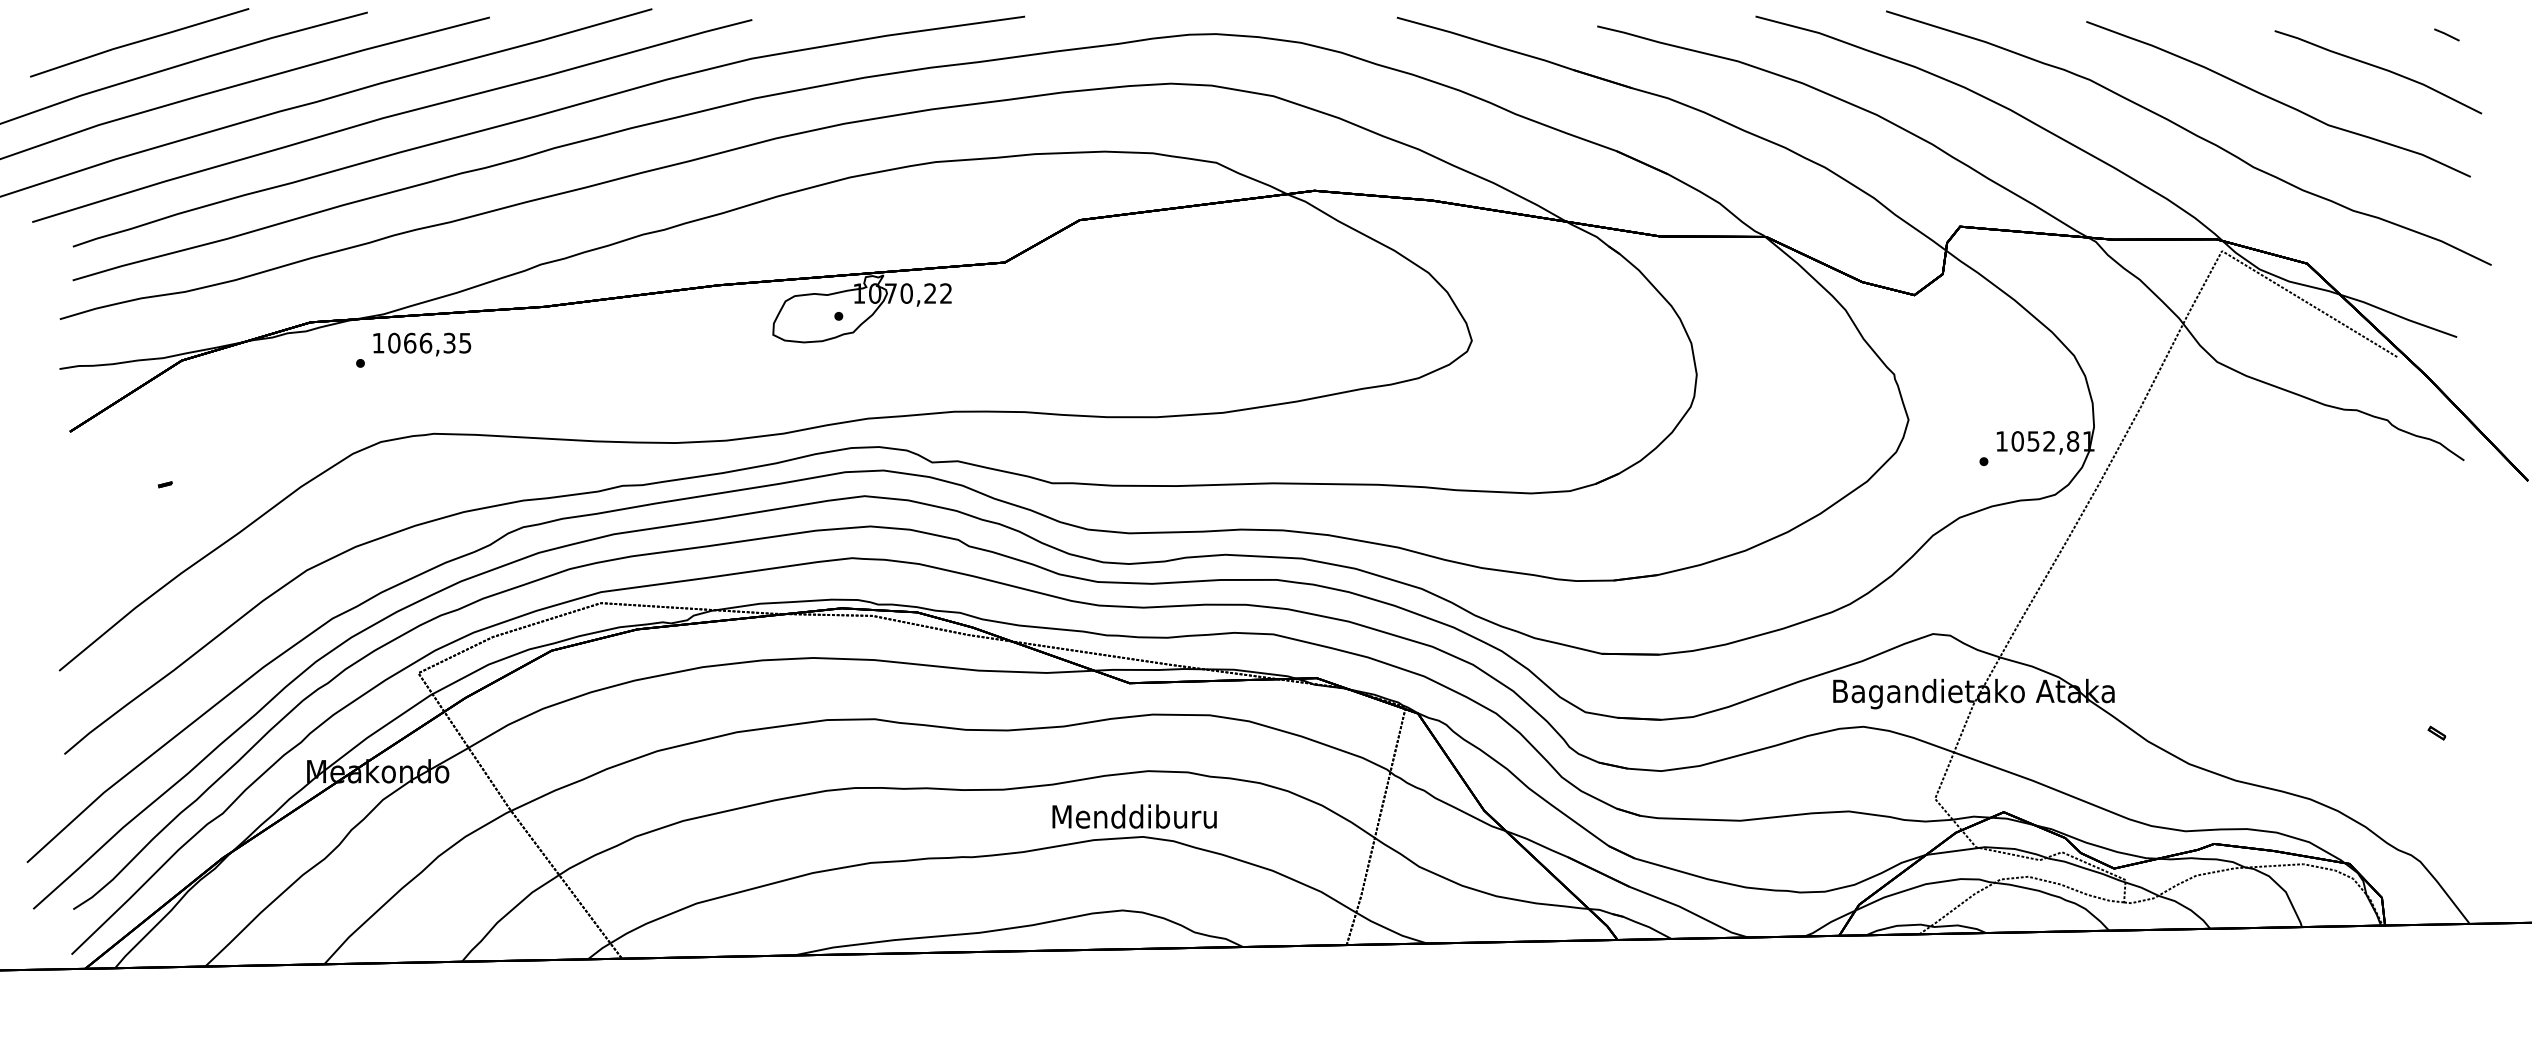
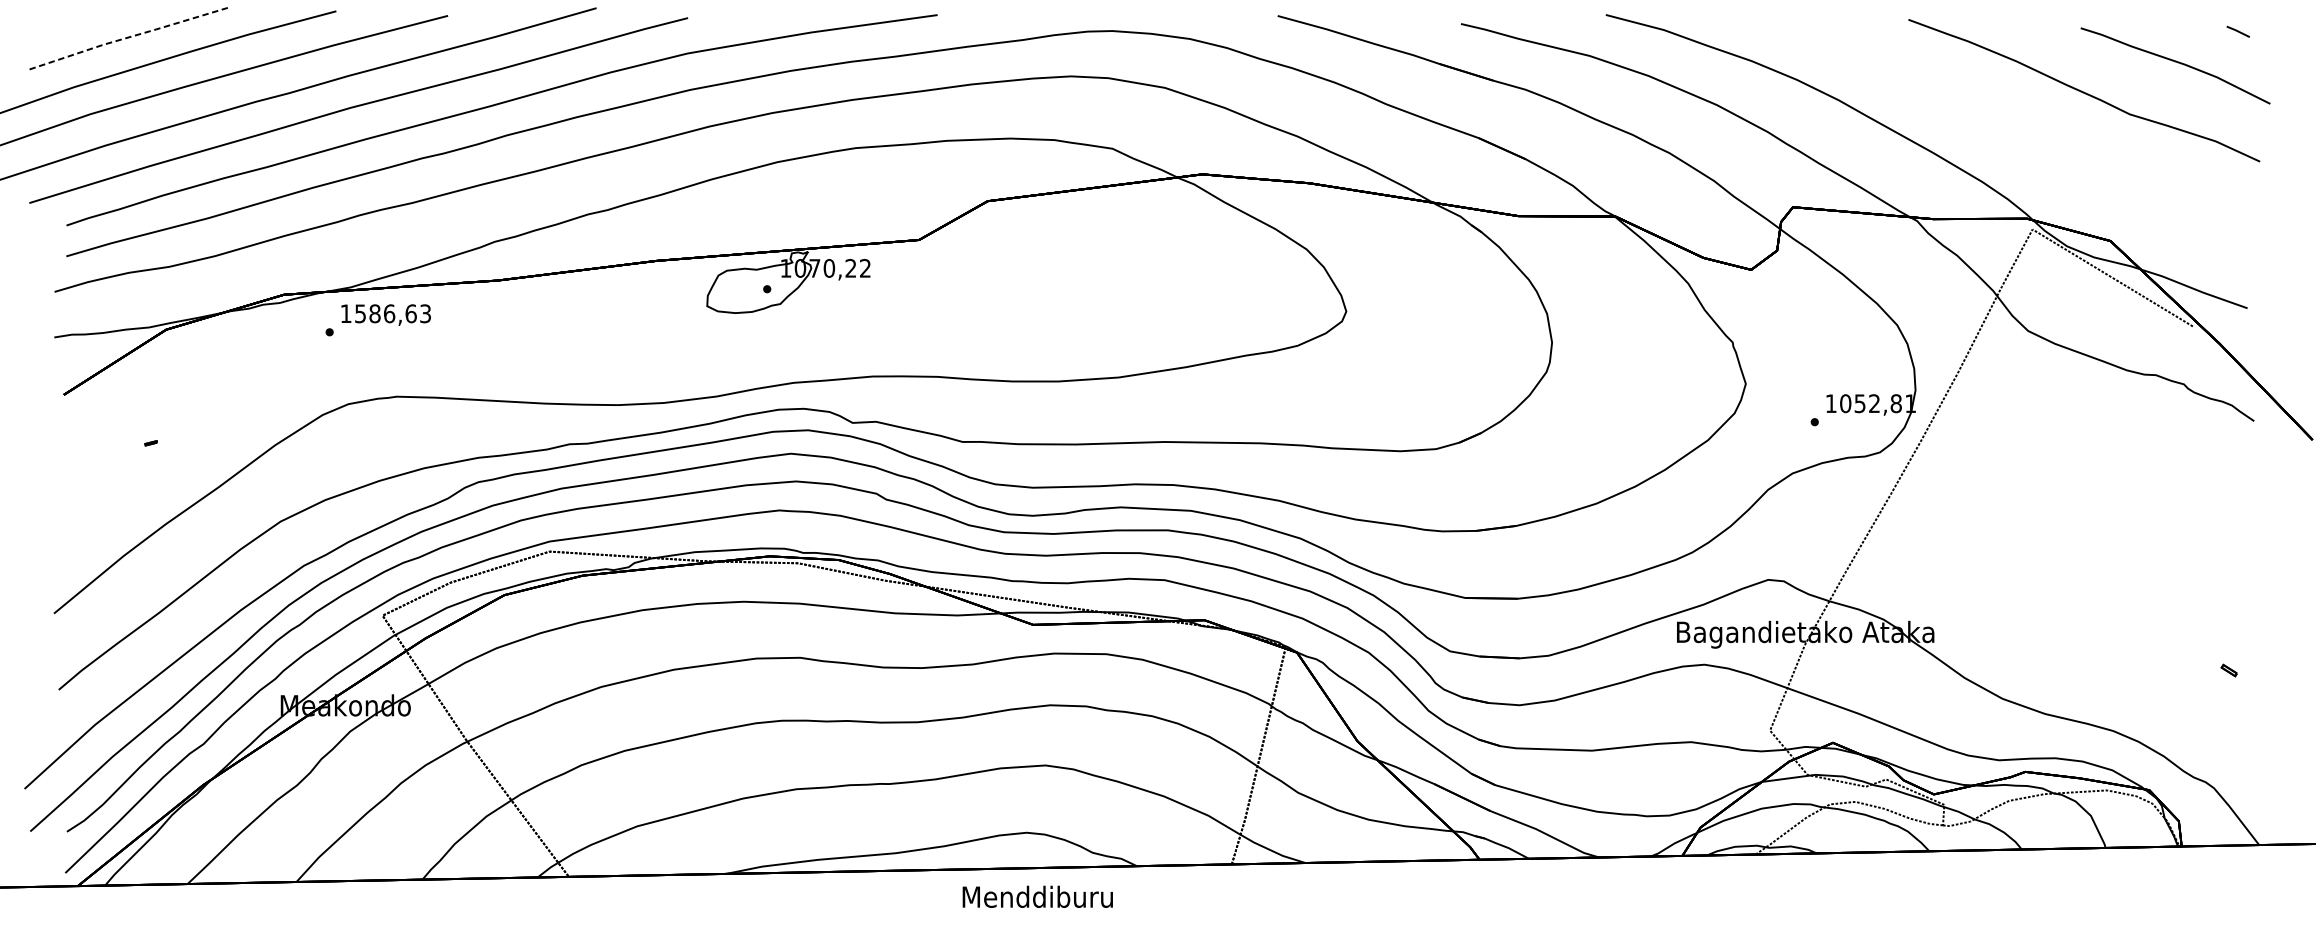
line: (138, 41) -> (126, 37), solid -> dashed
curve: (2190, 133) -> (2003, 121), removed
text: (429, 342) -> (392, 313), 1066,35 -> 1586,63
text: (1134, 816) -> (1037, 896), moved

